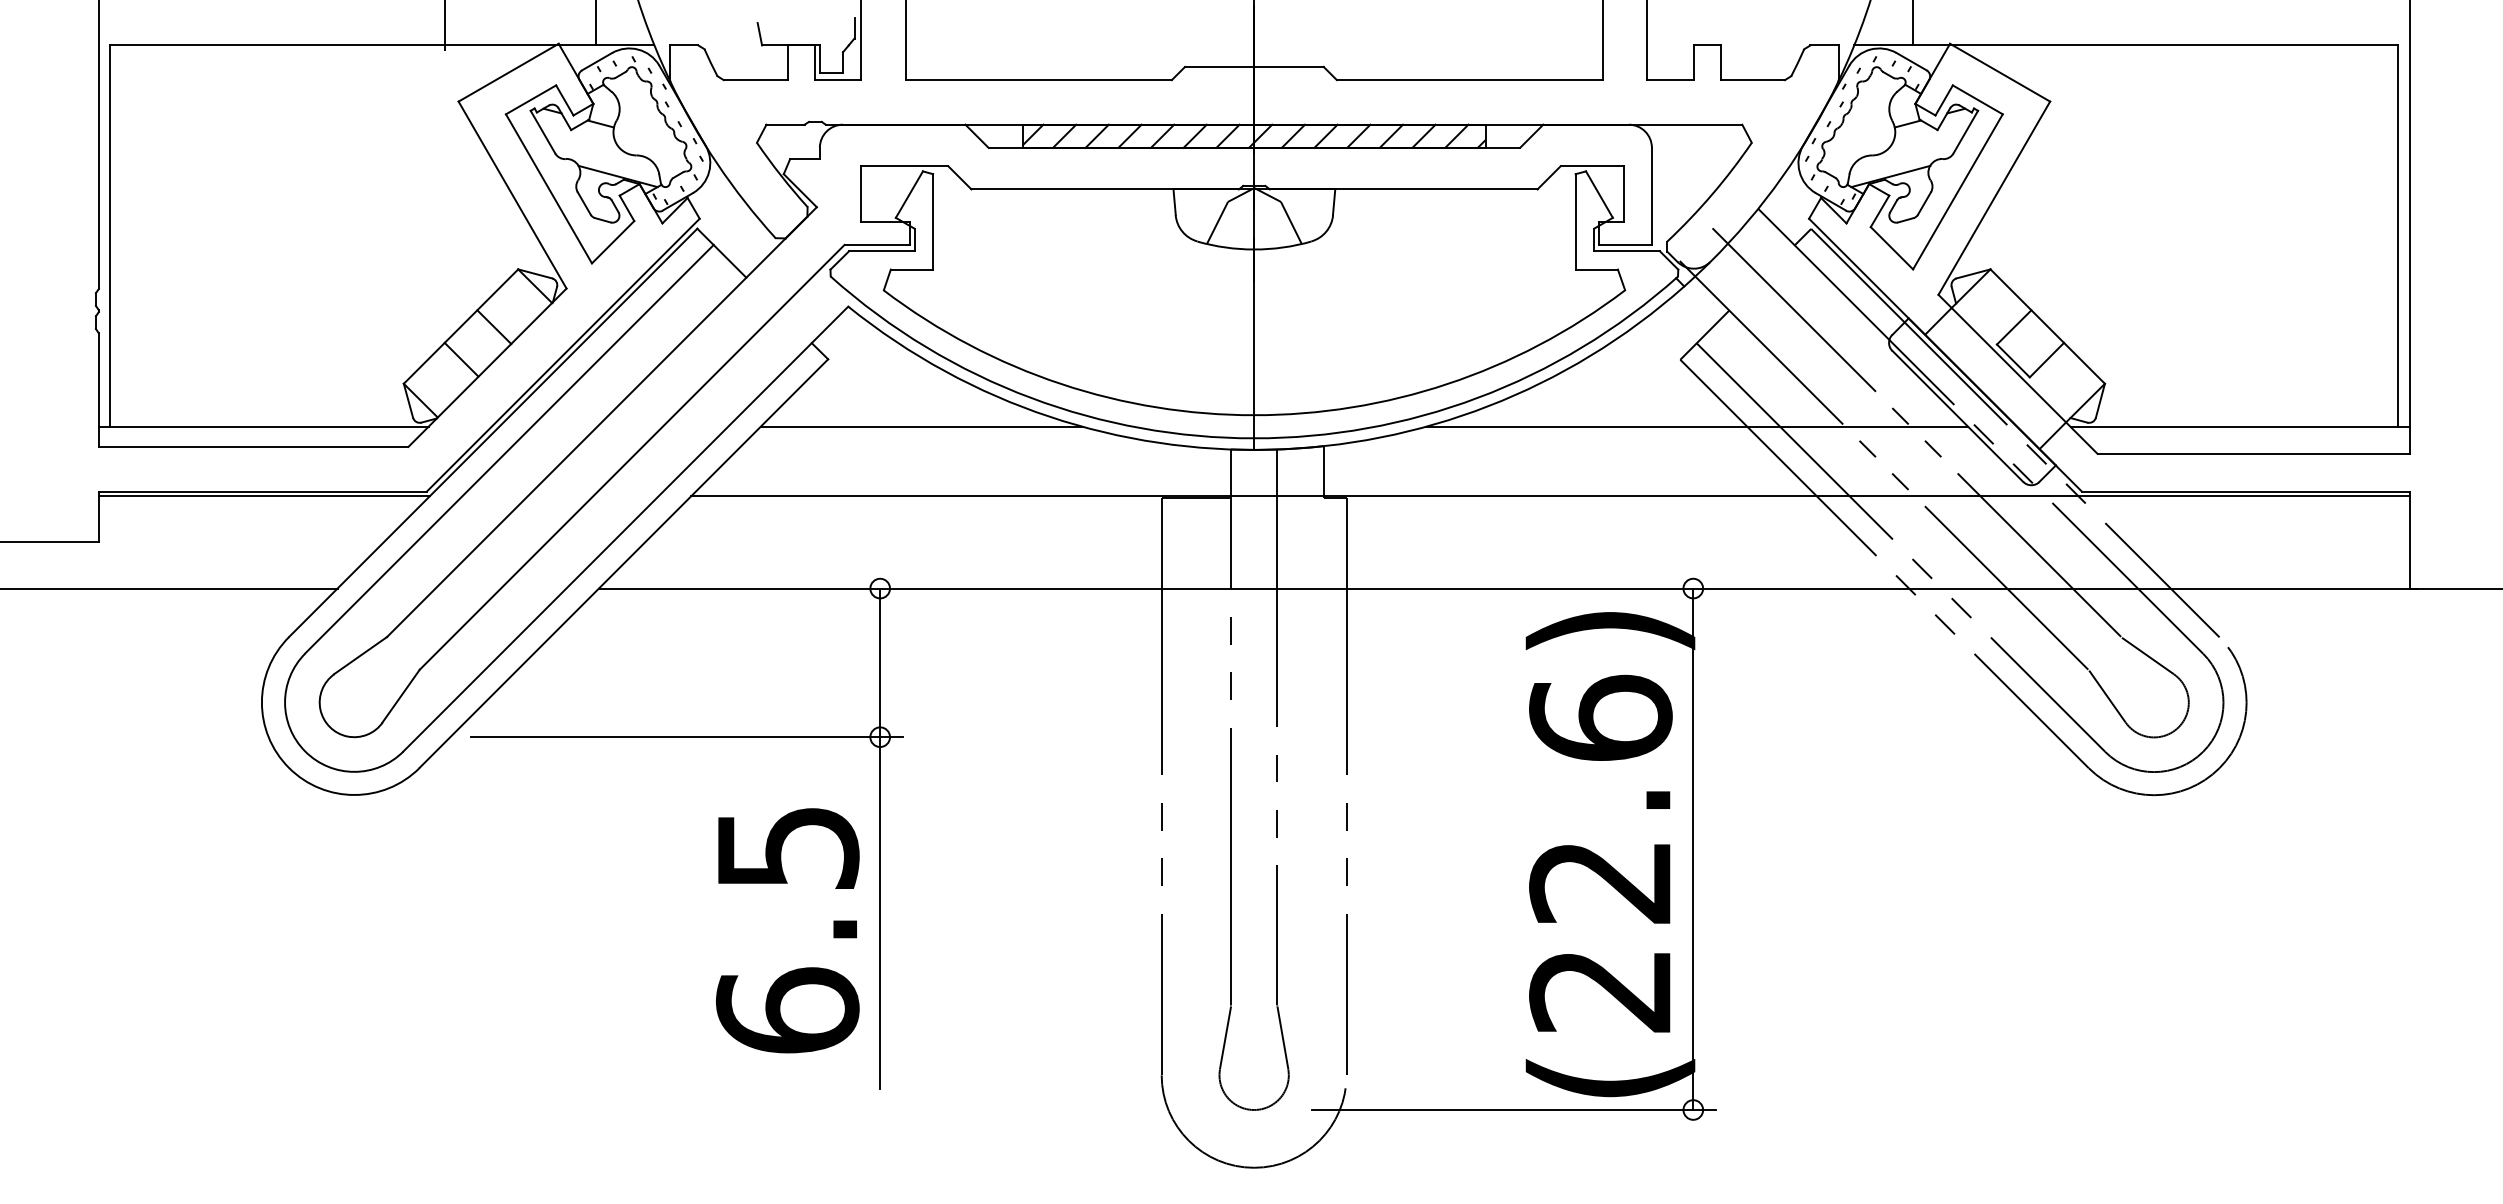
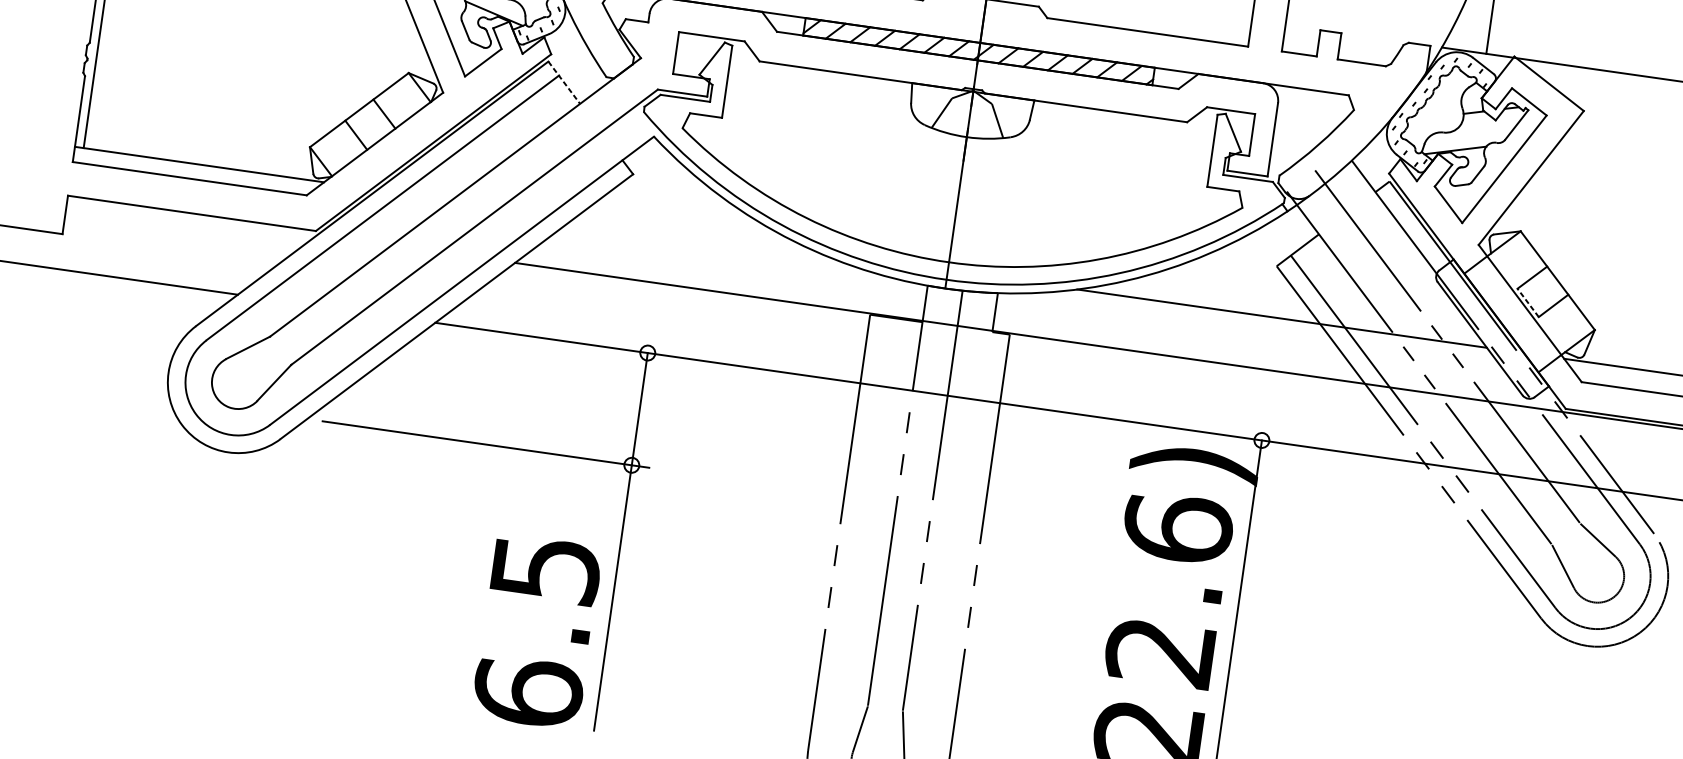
line: (721, 253) -> (563, 82), solid -> dashed
line: (2013, 360) -> (1528, 302), solid -> dashed
line: (921, 426) -> (696, 235), removed
line: (264, 496) -> (192, 217), removed
text: (787, 930) -> (536, 631), moved

